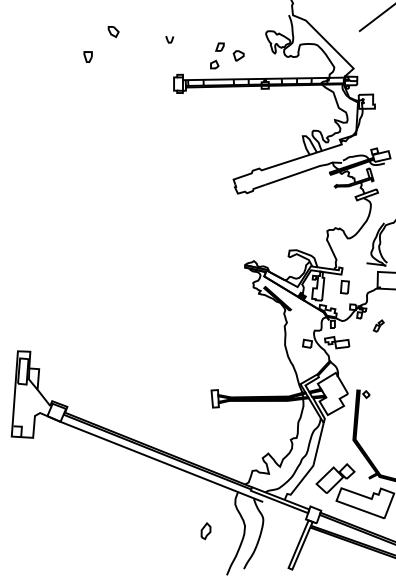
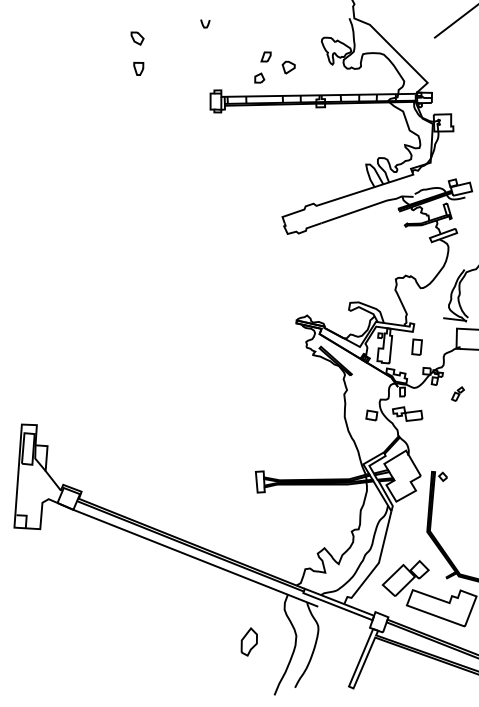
curve: (168, 39) -> (203, 23), moved
part: (87, 56) -> (138, 68), moved
part: (205, 530) -> (248, 641), size x1.43

